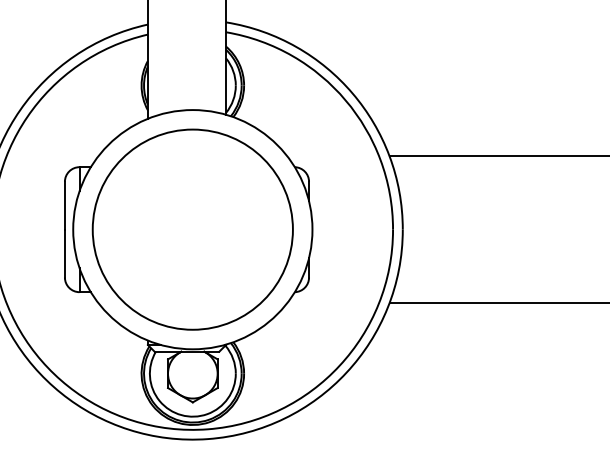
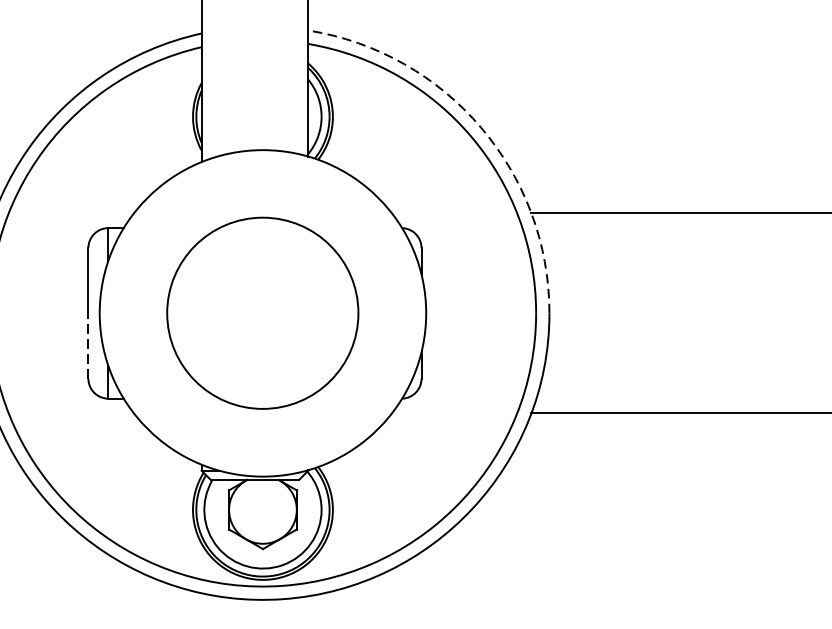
arc: (352, 93) -> (480, 127), solid -> dashed
circle: (192, 229) -> (262, 313), size x0.7
line: (64, 253) -> (87, 345), solid -> dashed

